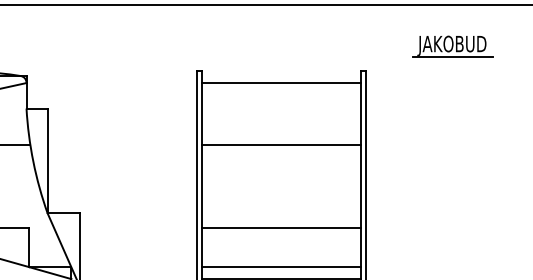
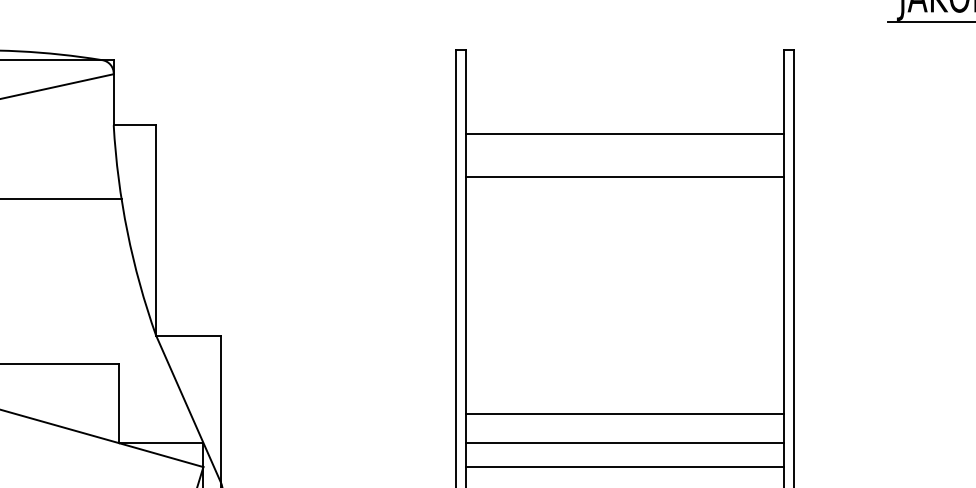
line: (281, 83) -> (624, 135), moved
line: (281, 145) -> (624, 177), moved
line: (281, 227) -> (624, 413), moved

